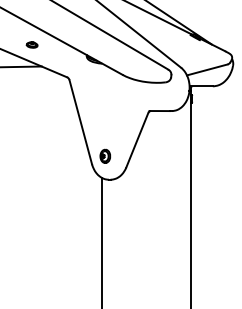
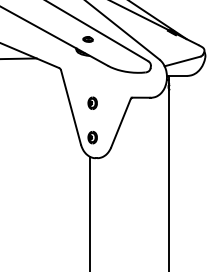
part: (31, 44) -> (87, 39), moved
part: (104, 117) -> (91, 103), added

